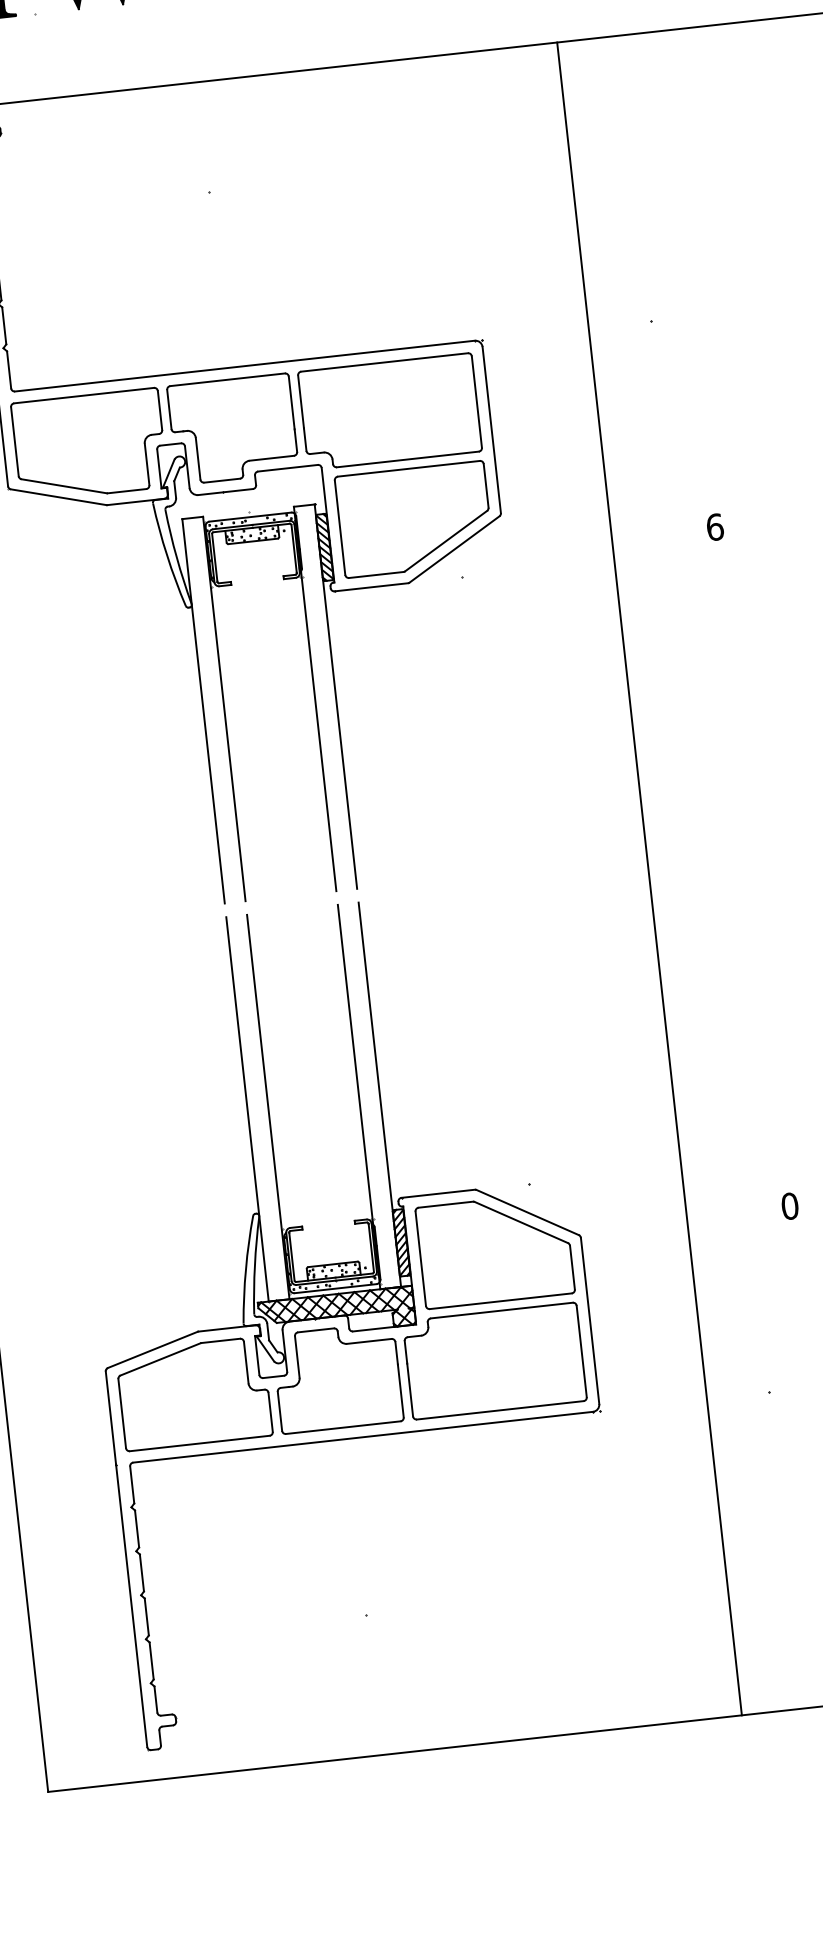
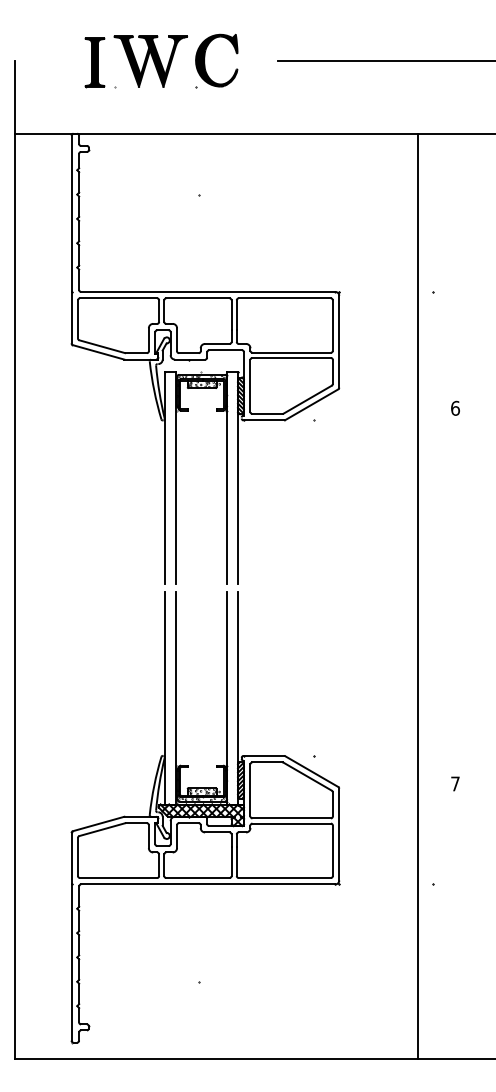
line: (649, 878) -> (418, 596), moved
text: (790, 1205) -> (455, 783), 0 -> 7

